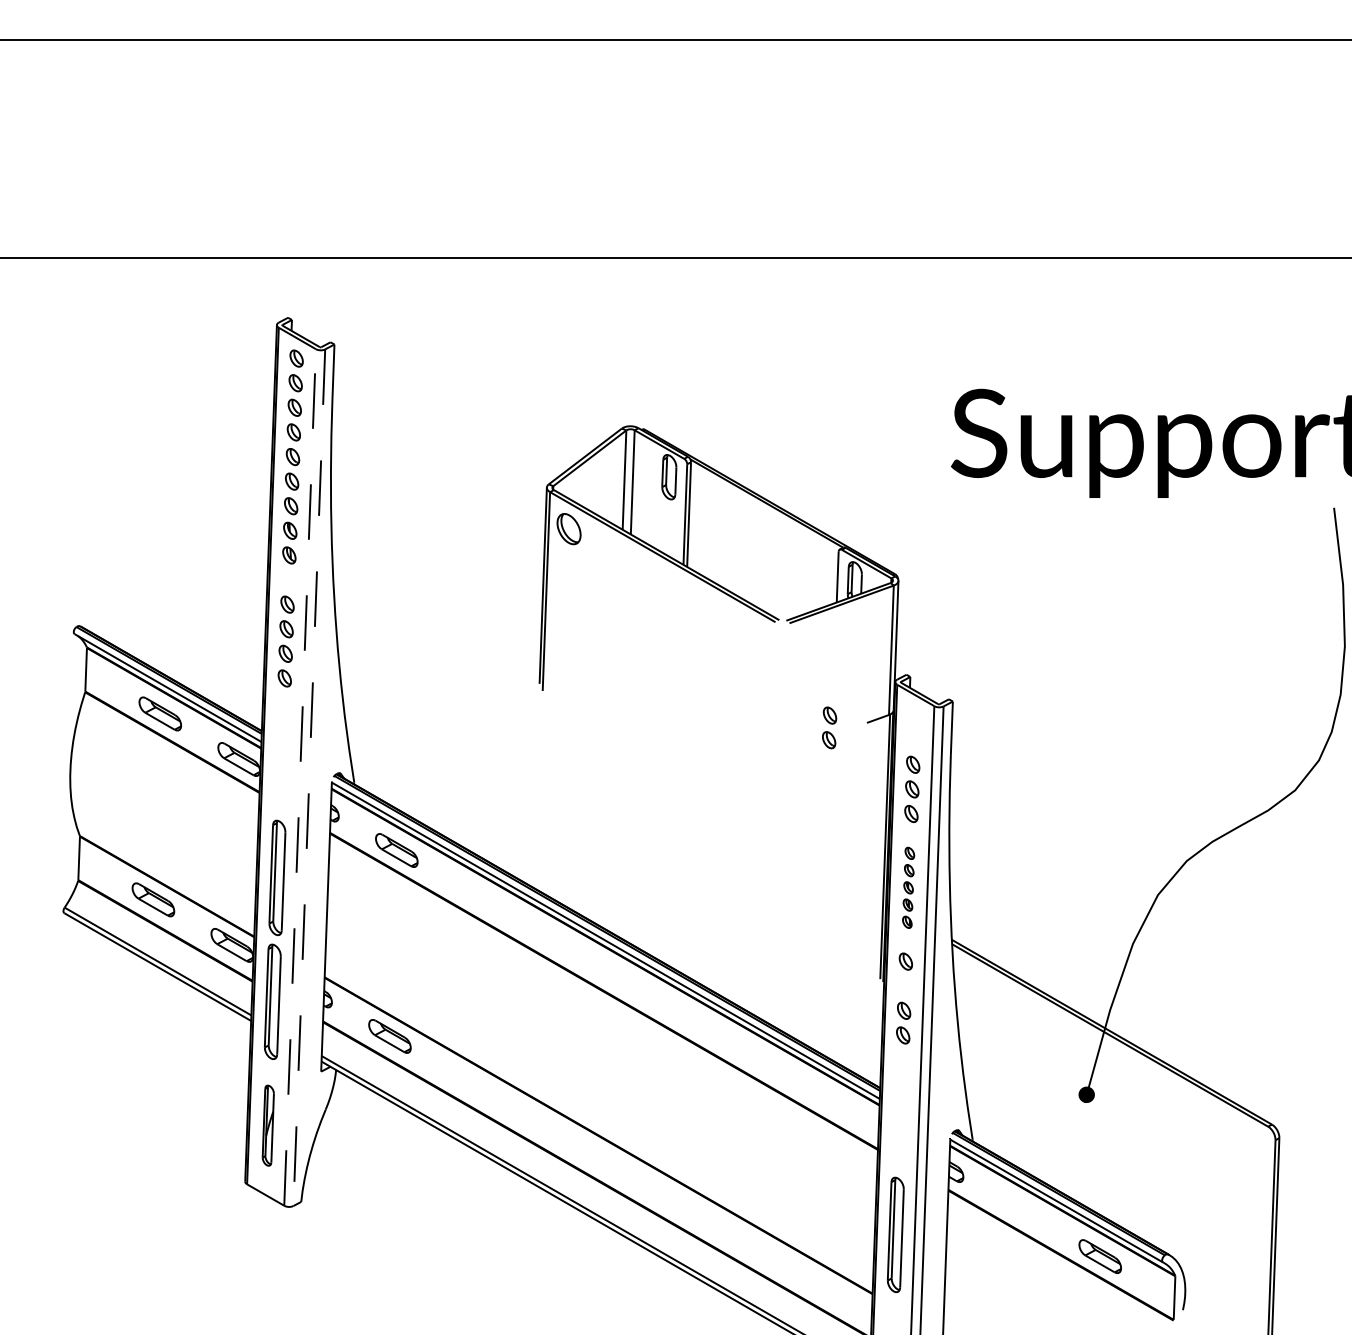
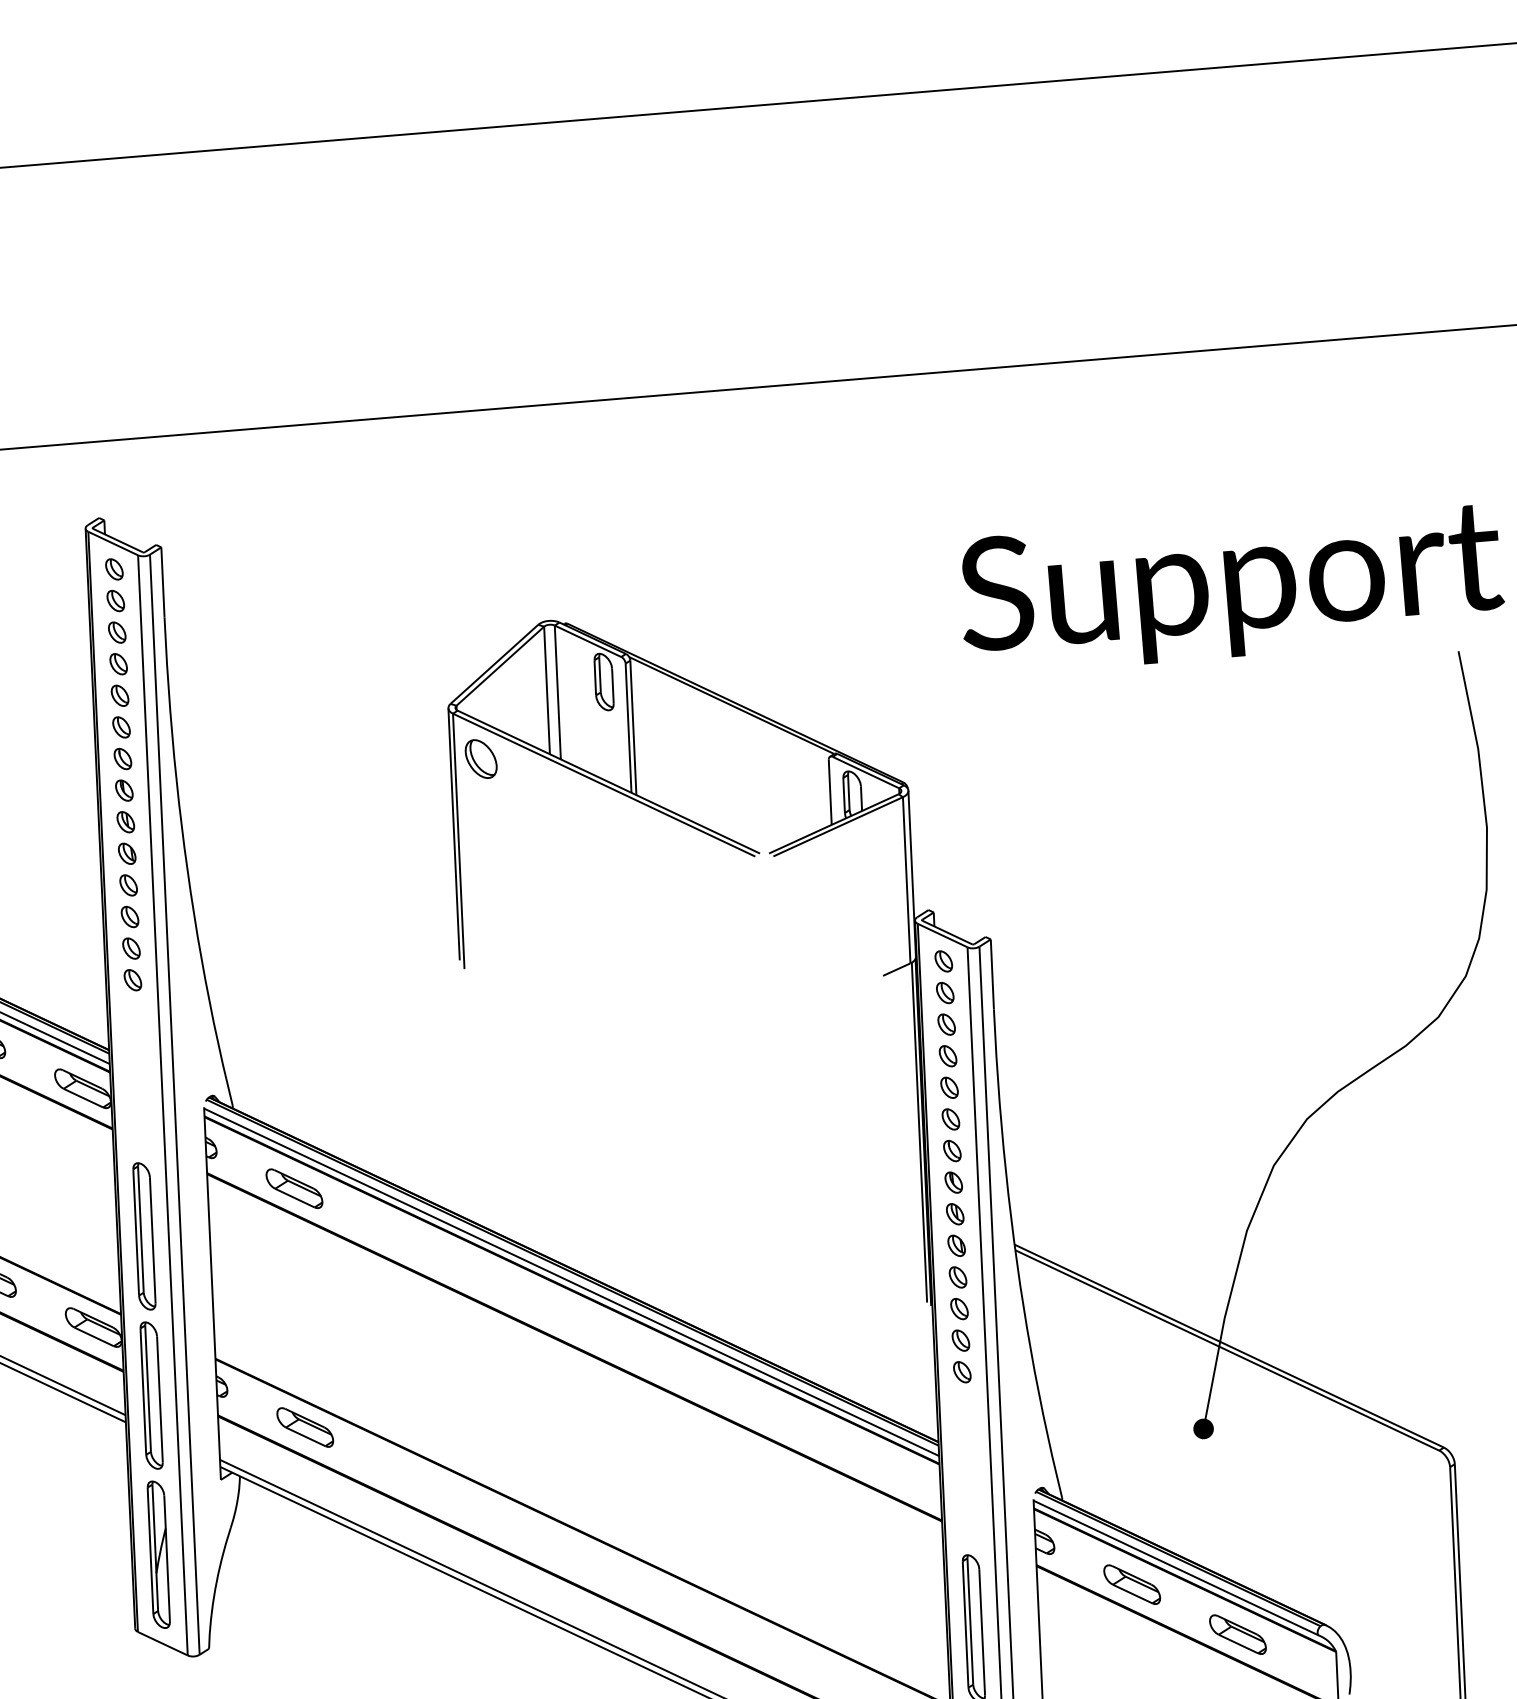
part: (288, 580) -> (127, 854), added
part: (829, 727) -> (944, 976), moved
line: (300, 777) -> (163, 1105), dashed -> solid
line: (309, 777) -> (174, 1104), dashed -> solid
part: (908, 887) -> (953, 1182), size x1.43
part: (904, 986) -> (958, 1309), added
part: (268, 1125) -> (159, 1554), size x1.43
part: (1021, 1210) -> (1132, 1583), added

